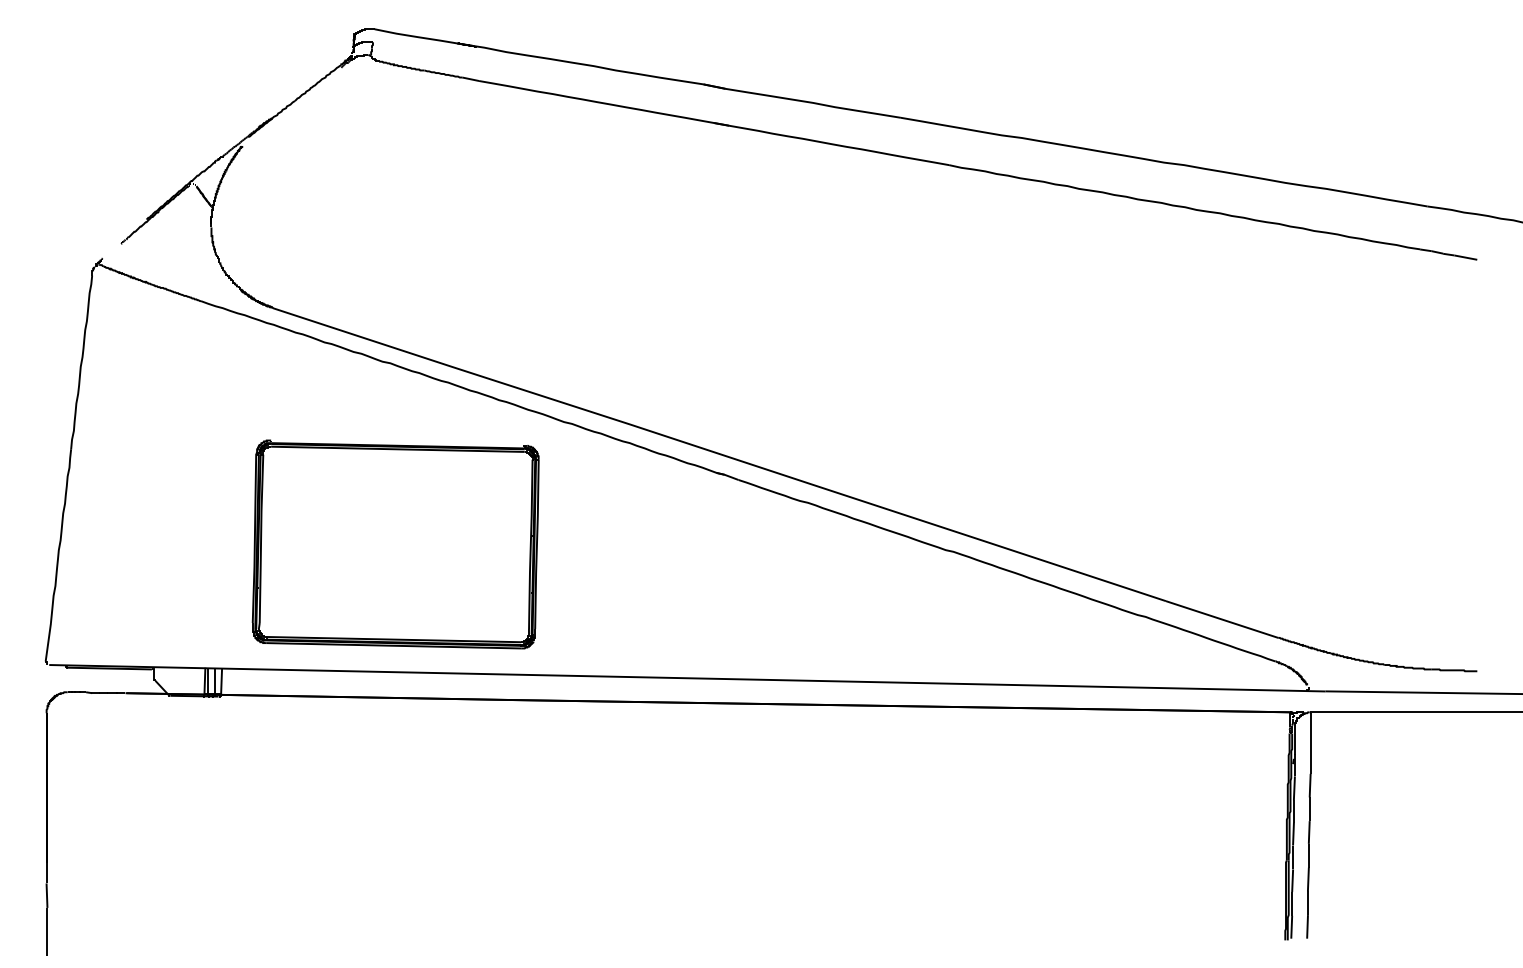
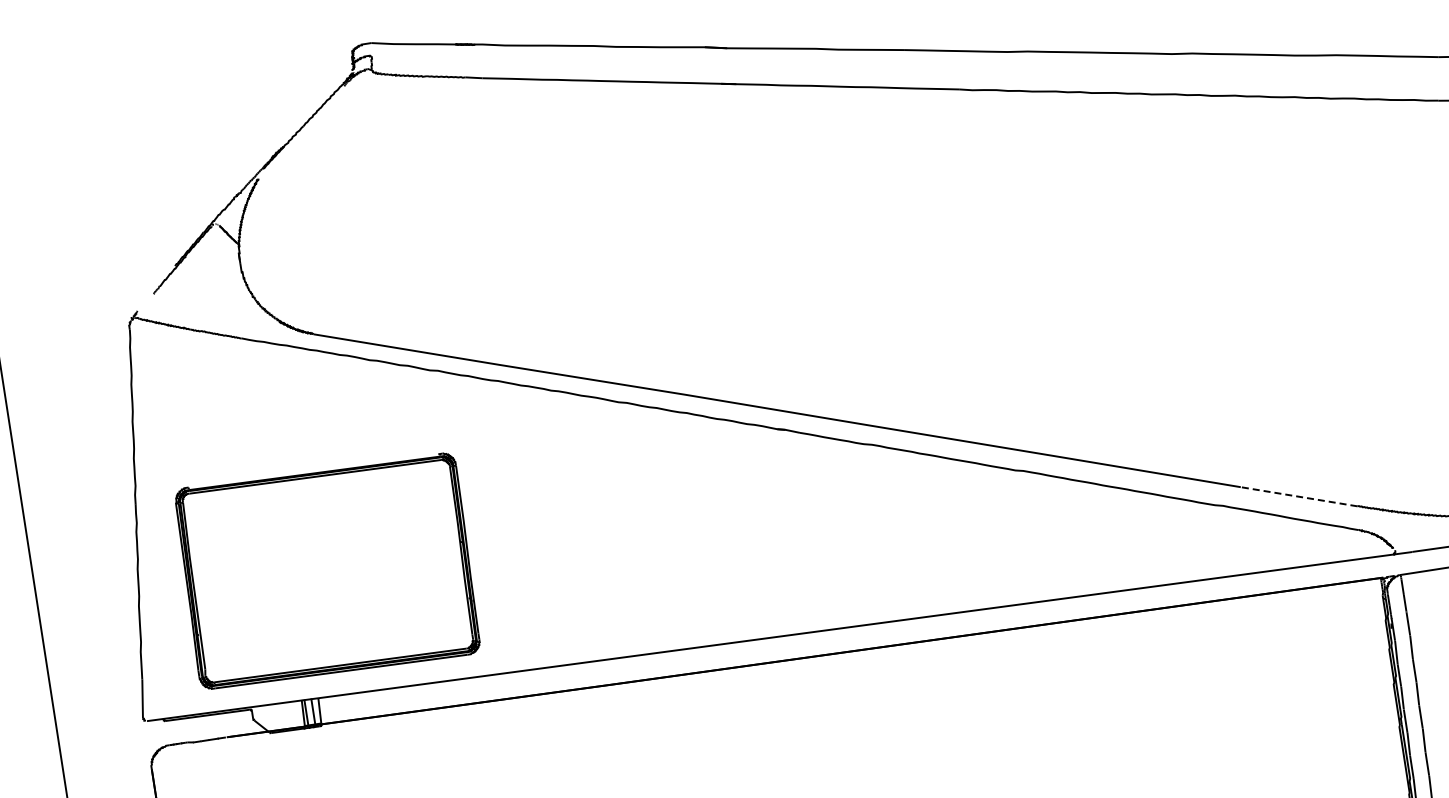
part: (395, 544) -> (327, 571), moved
line: (1221, 619) -> (1298, 496), solid -> dashed

